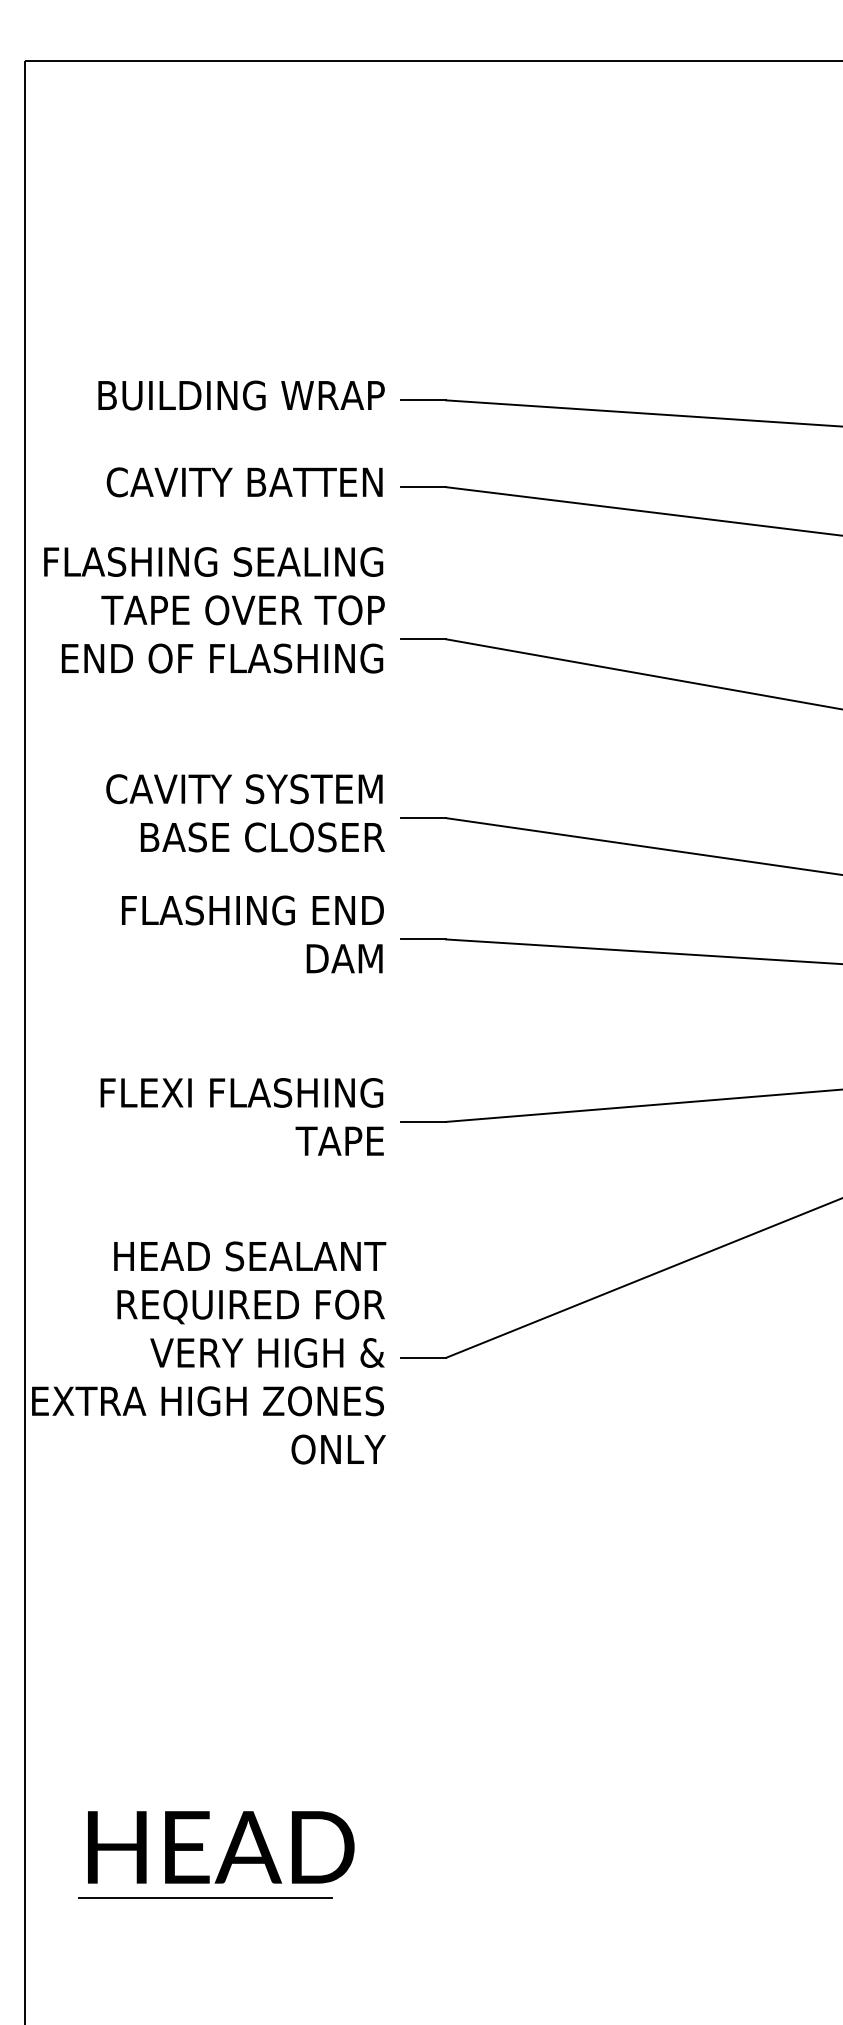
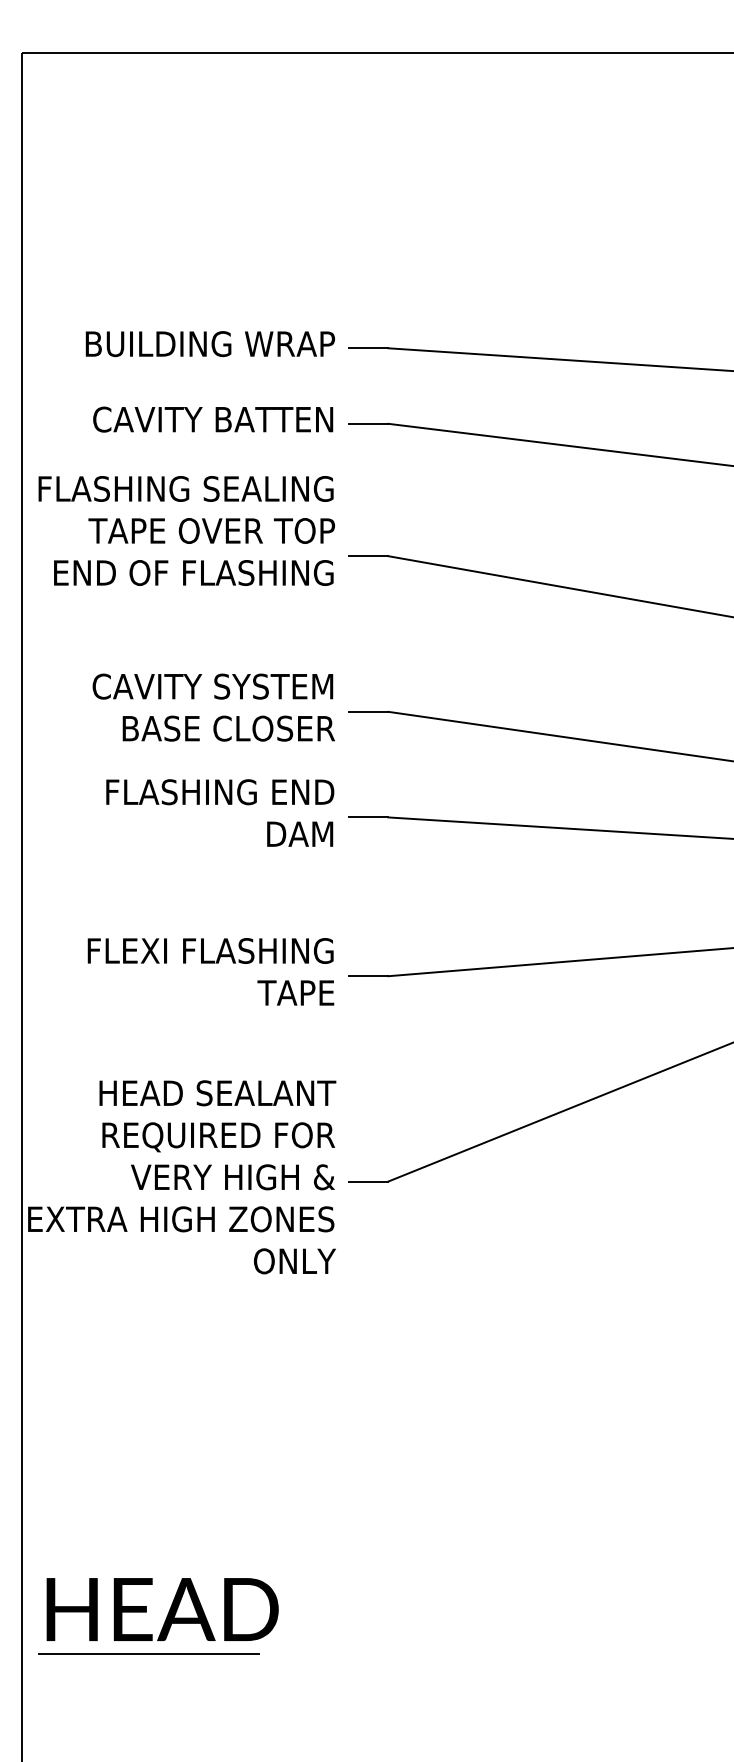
part: (224, 1858) -> (165, 1619), moved

